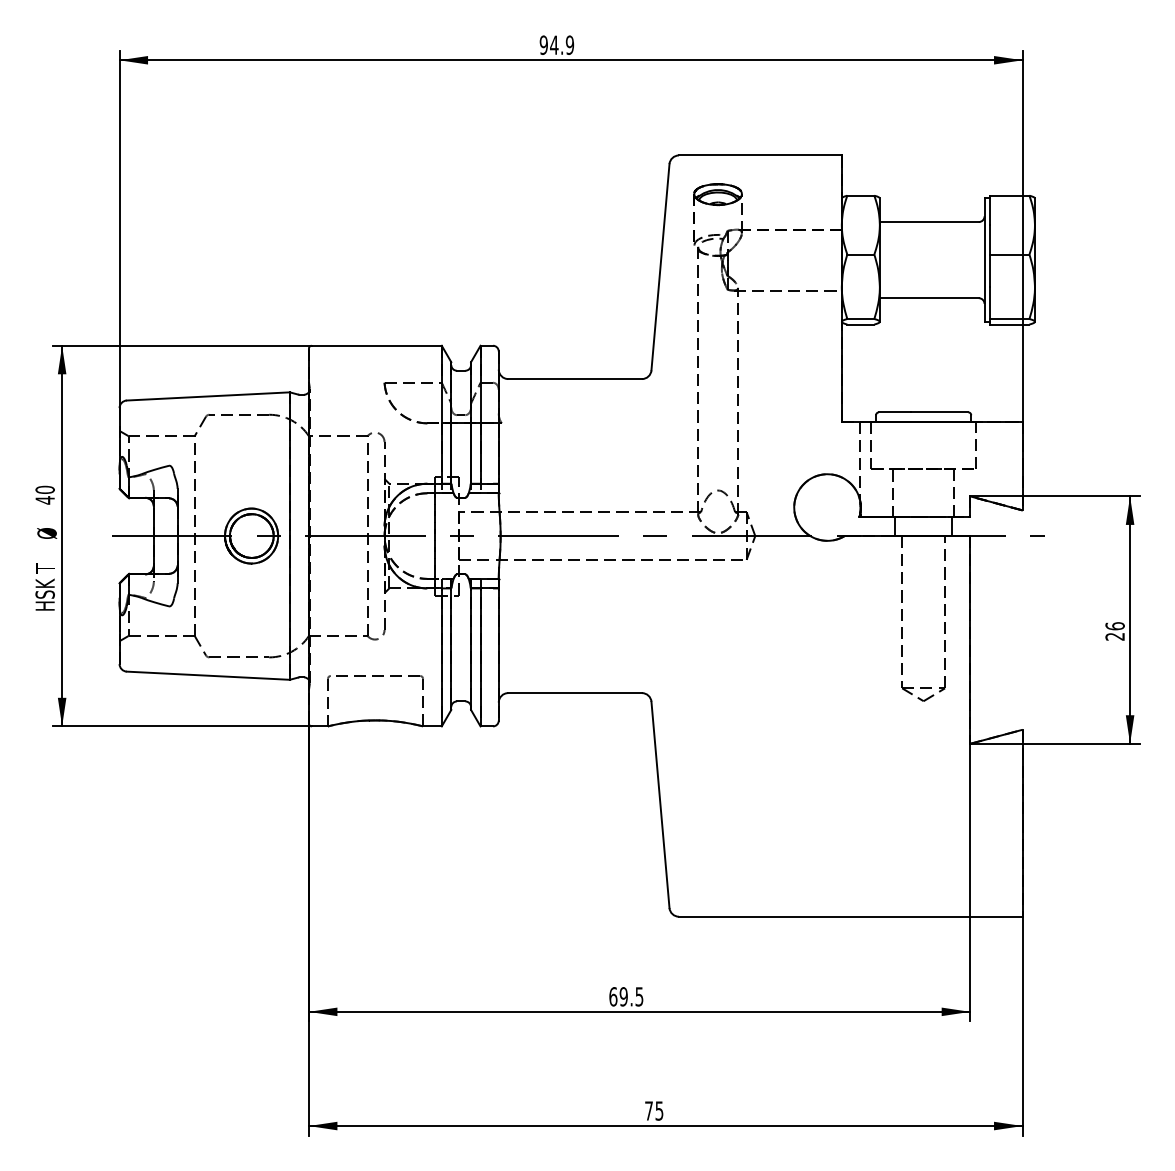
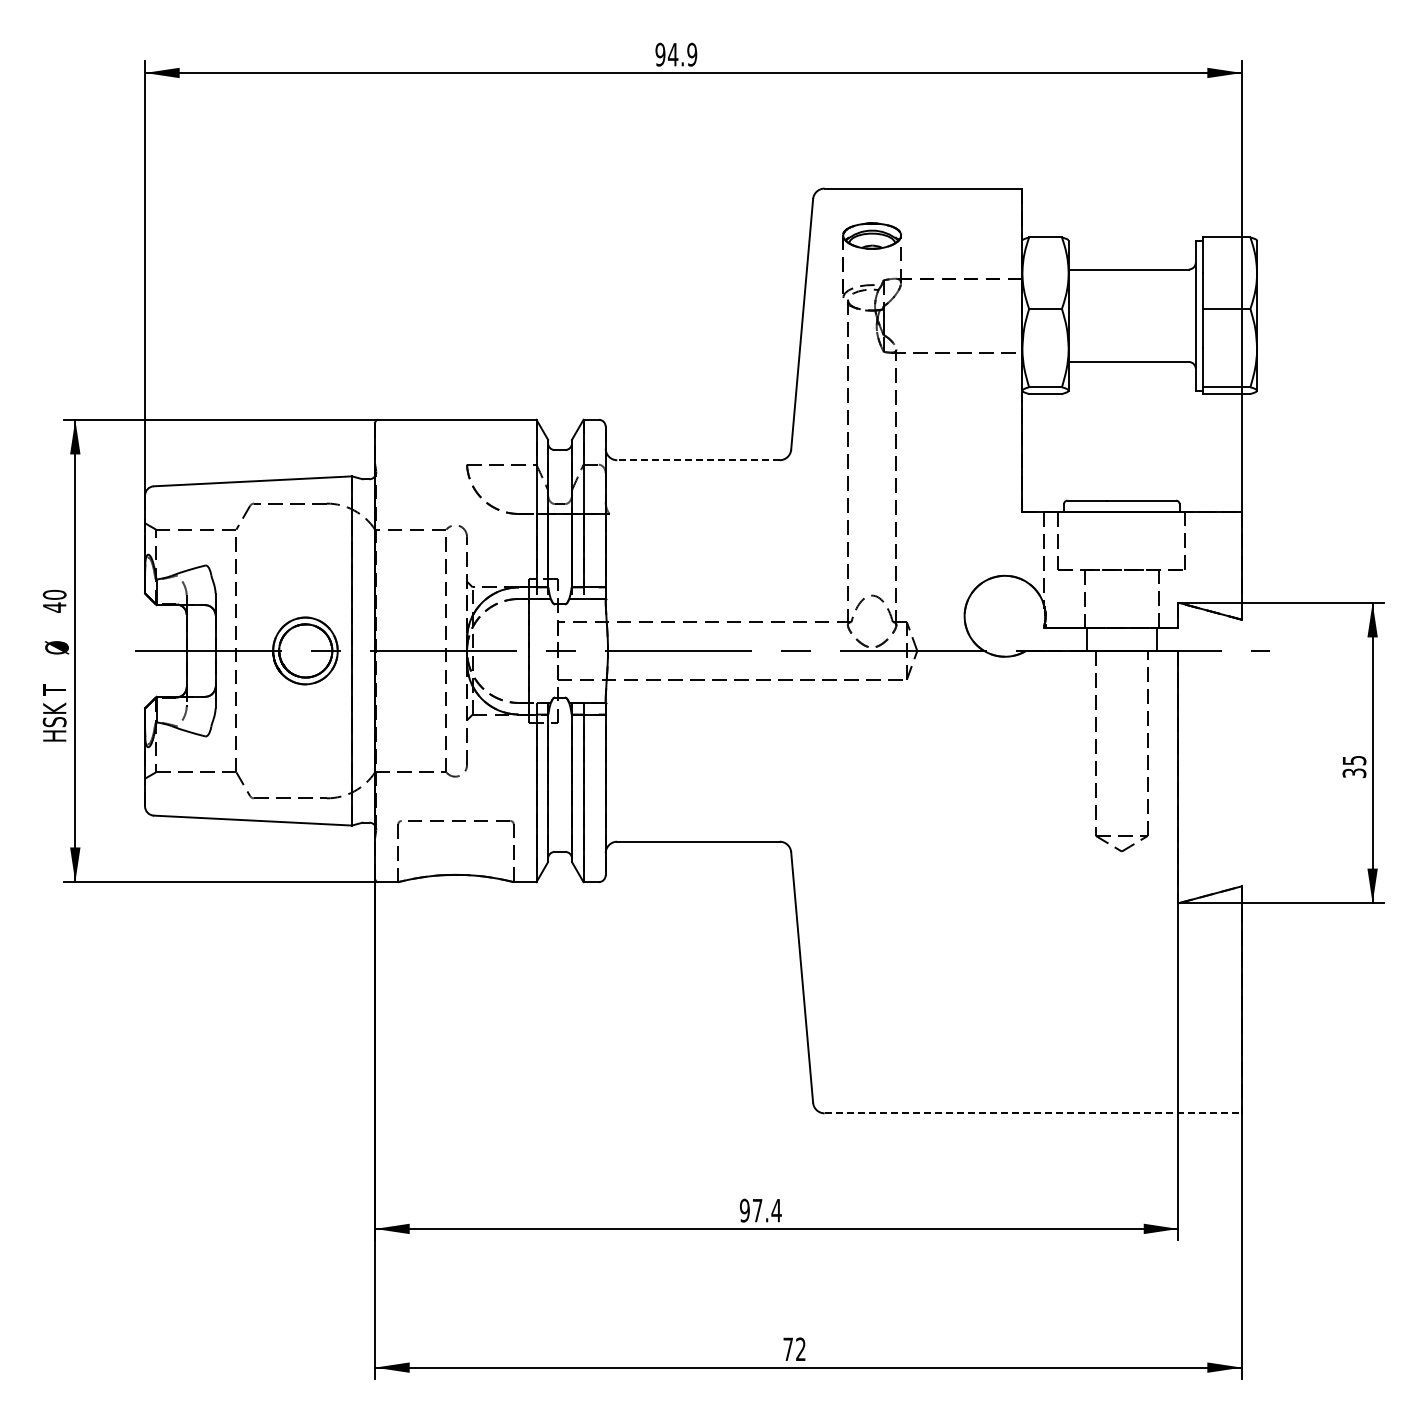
line: (574, 379) -> (697, 460), solid -> dashed
text: (1115, 631) -> (1354, 766), 26 -> 35
line: (850, 916) -> (1033, 1113), solid -> dashed
text: (626, 996) -> (760, 1210), 69.5 -> 97.4
text: (659, 1111) -> (800, 1349), 75 -> 72

